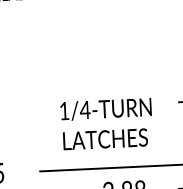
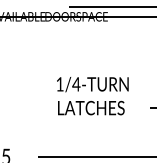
text: (106, 124) -> (92, 96), moved

